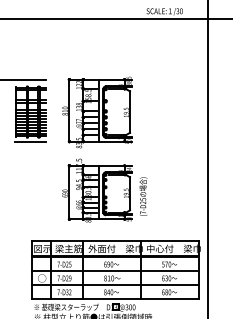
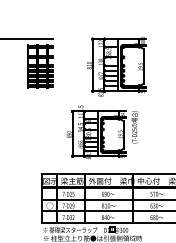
part: (97, 112) -> (116, 66), moved
line: (30, 141) -> (40, 91), removed
text: (143, 196) -> (134, 127), moved

